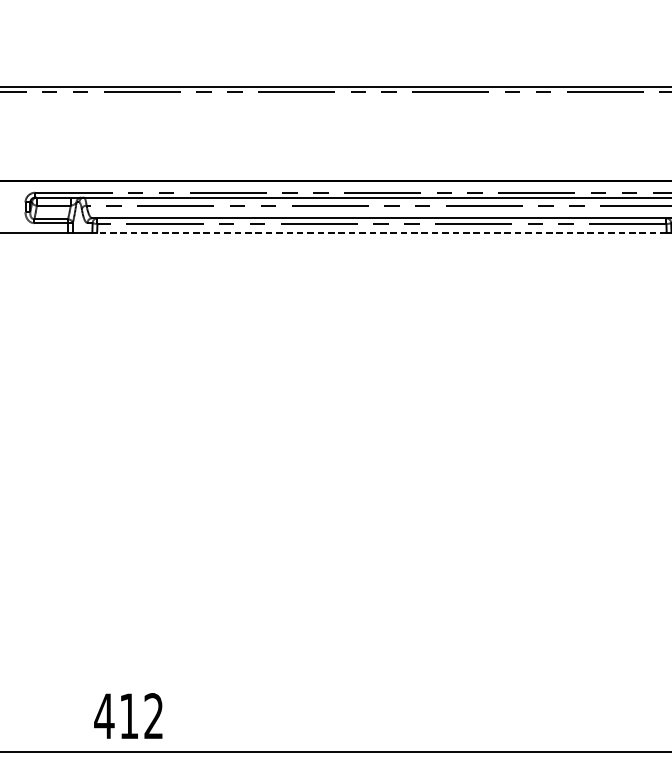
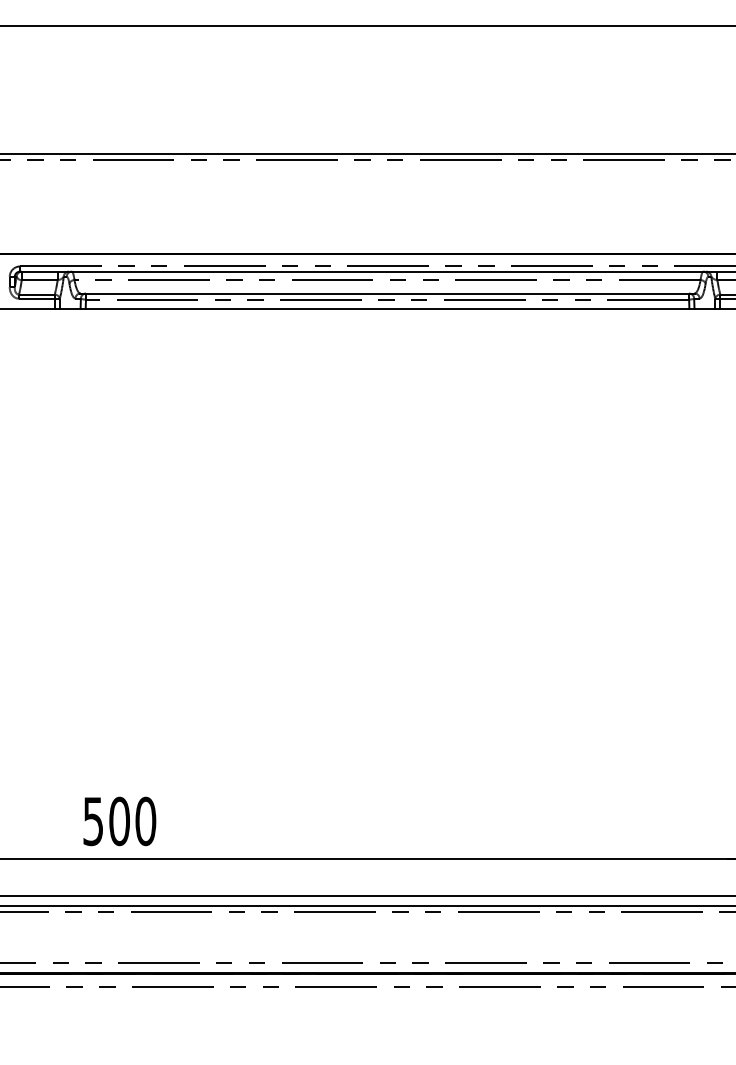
line: (381, 232) -> (387, 308), dashed -> solid
text: (129, 716) -> (119, 821), 412 -> 500

